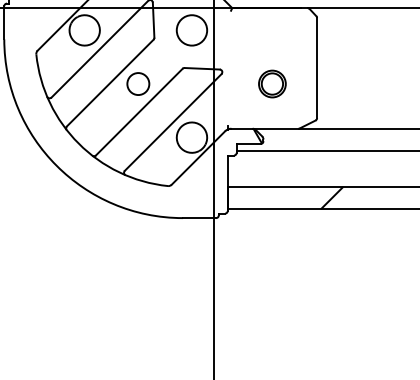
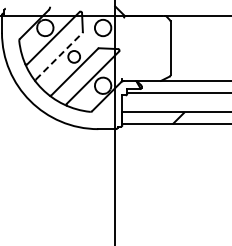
line: (111, 83) -> (59, 56), solid -> dashed
part: (272, 83) -> (146, 56), removed

